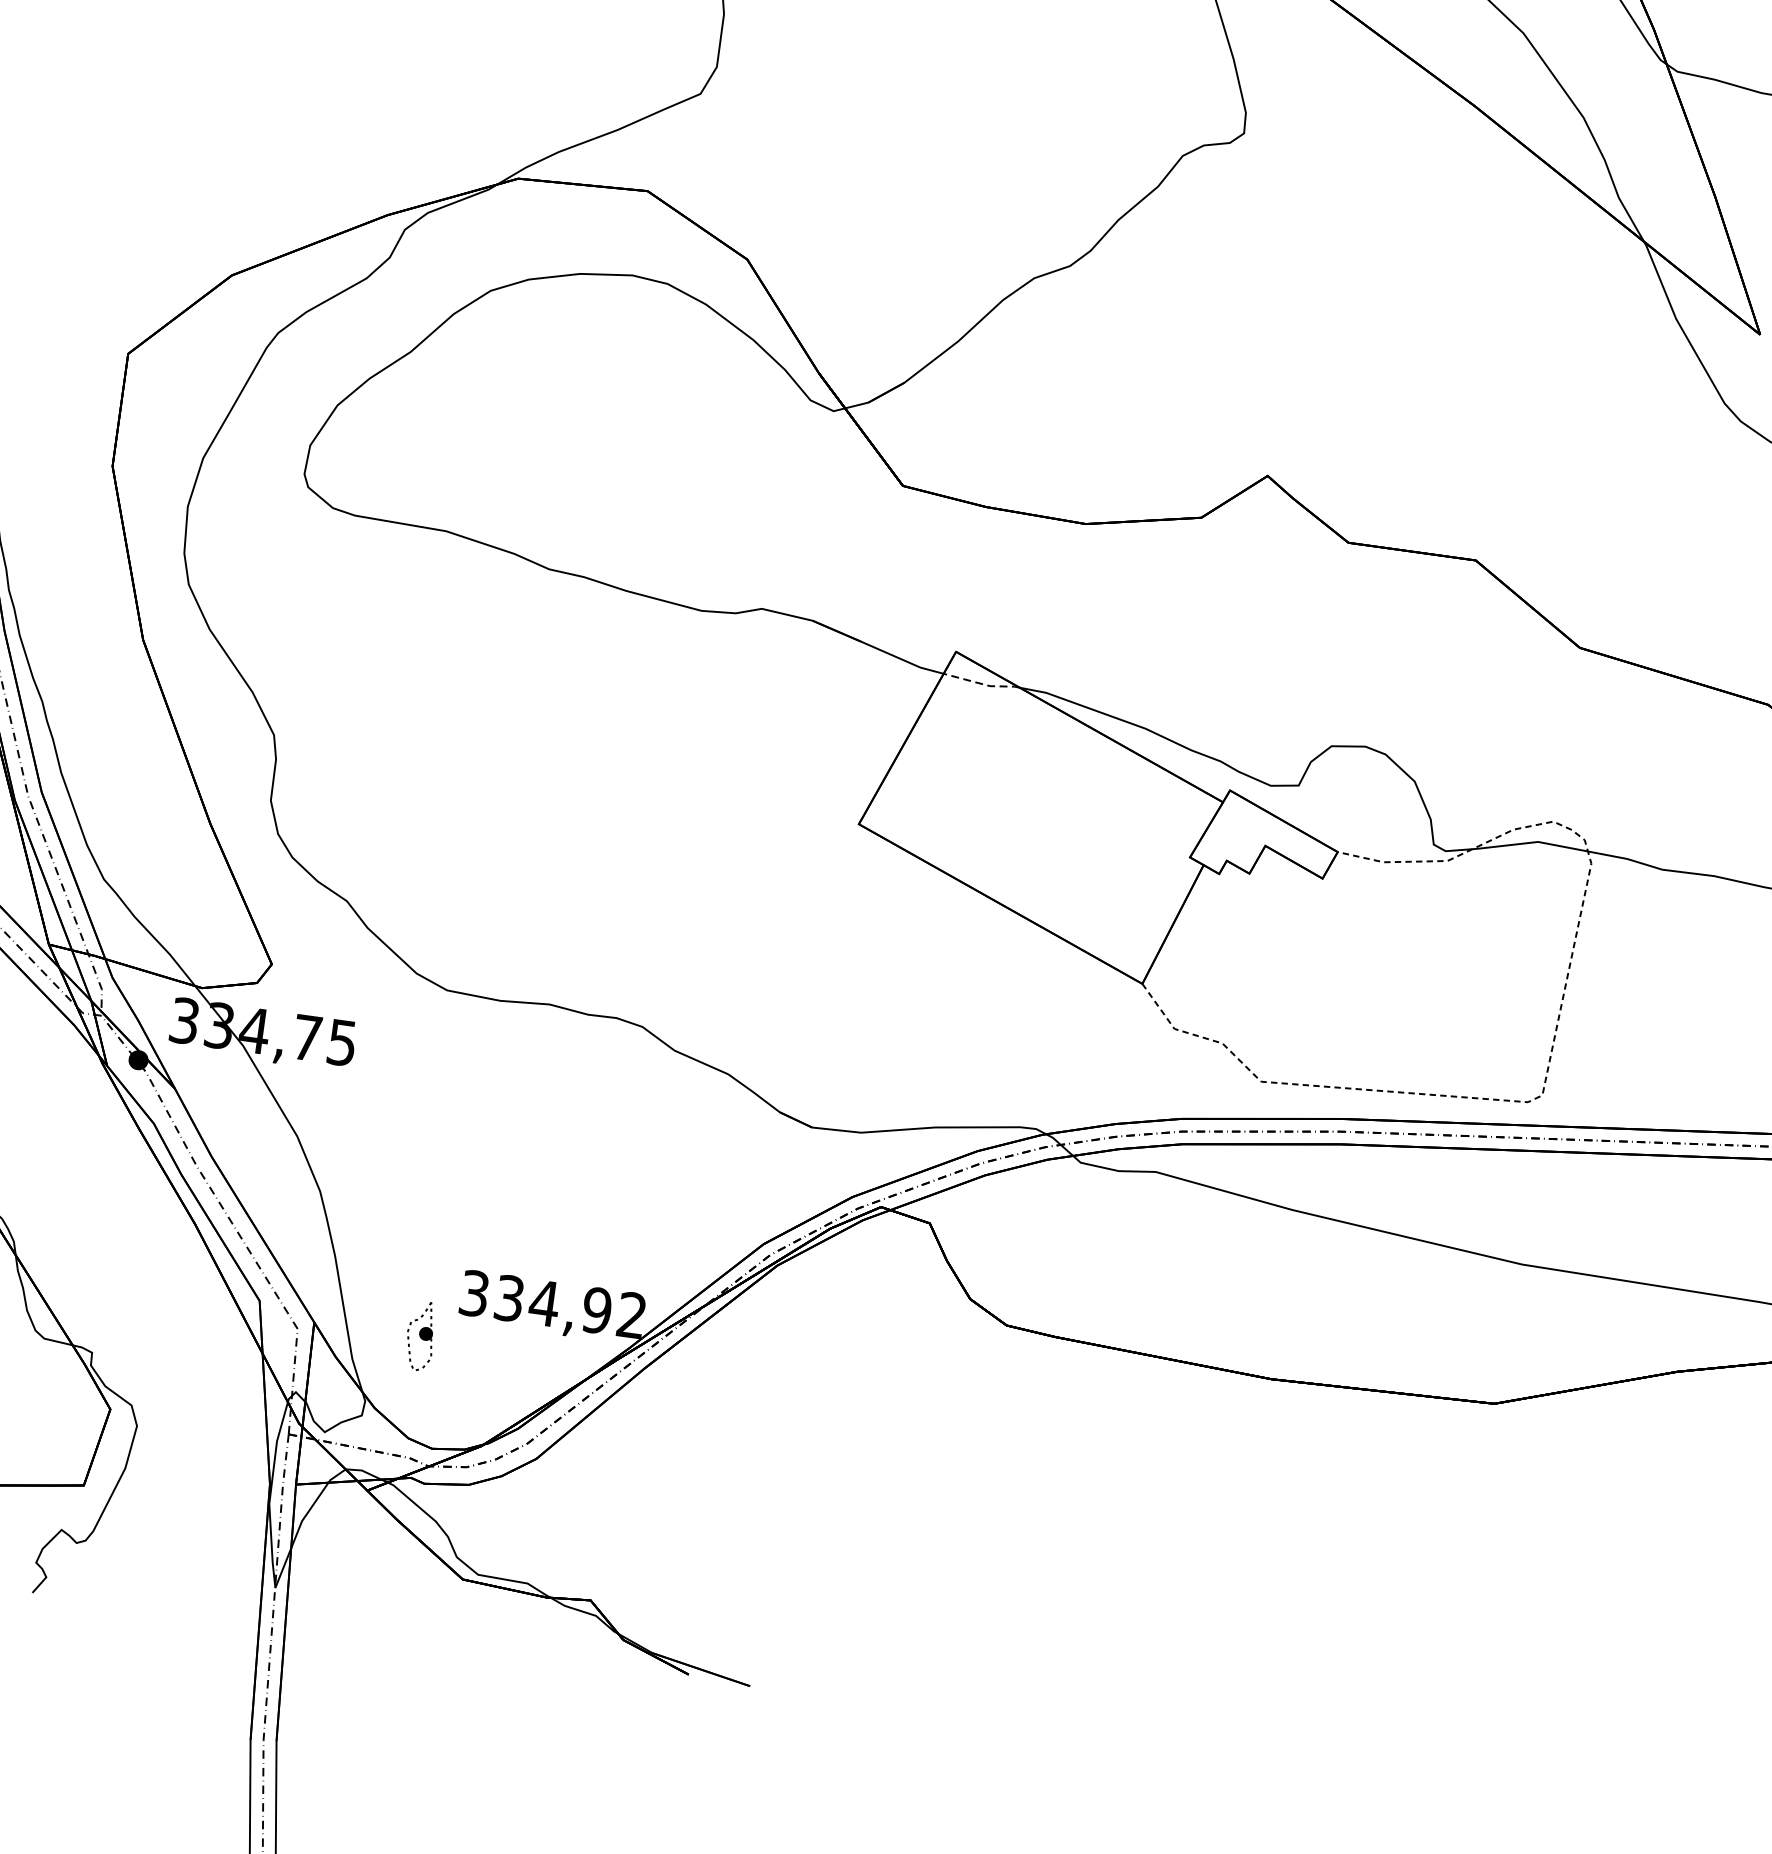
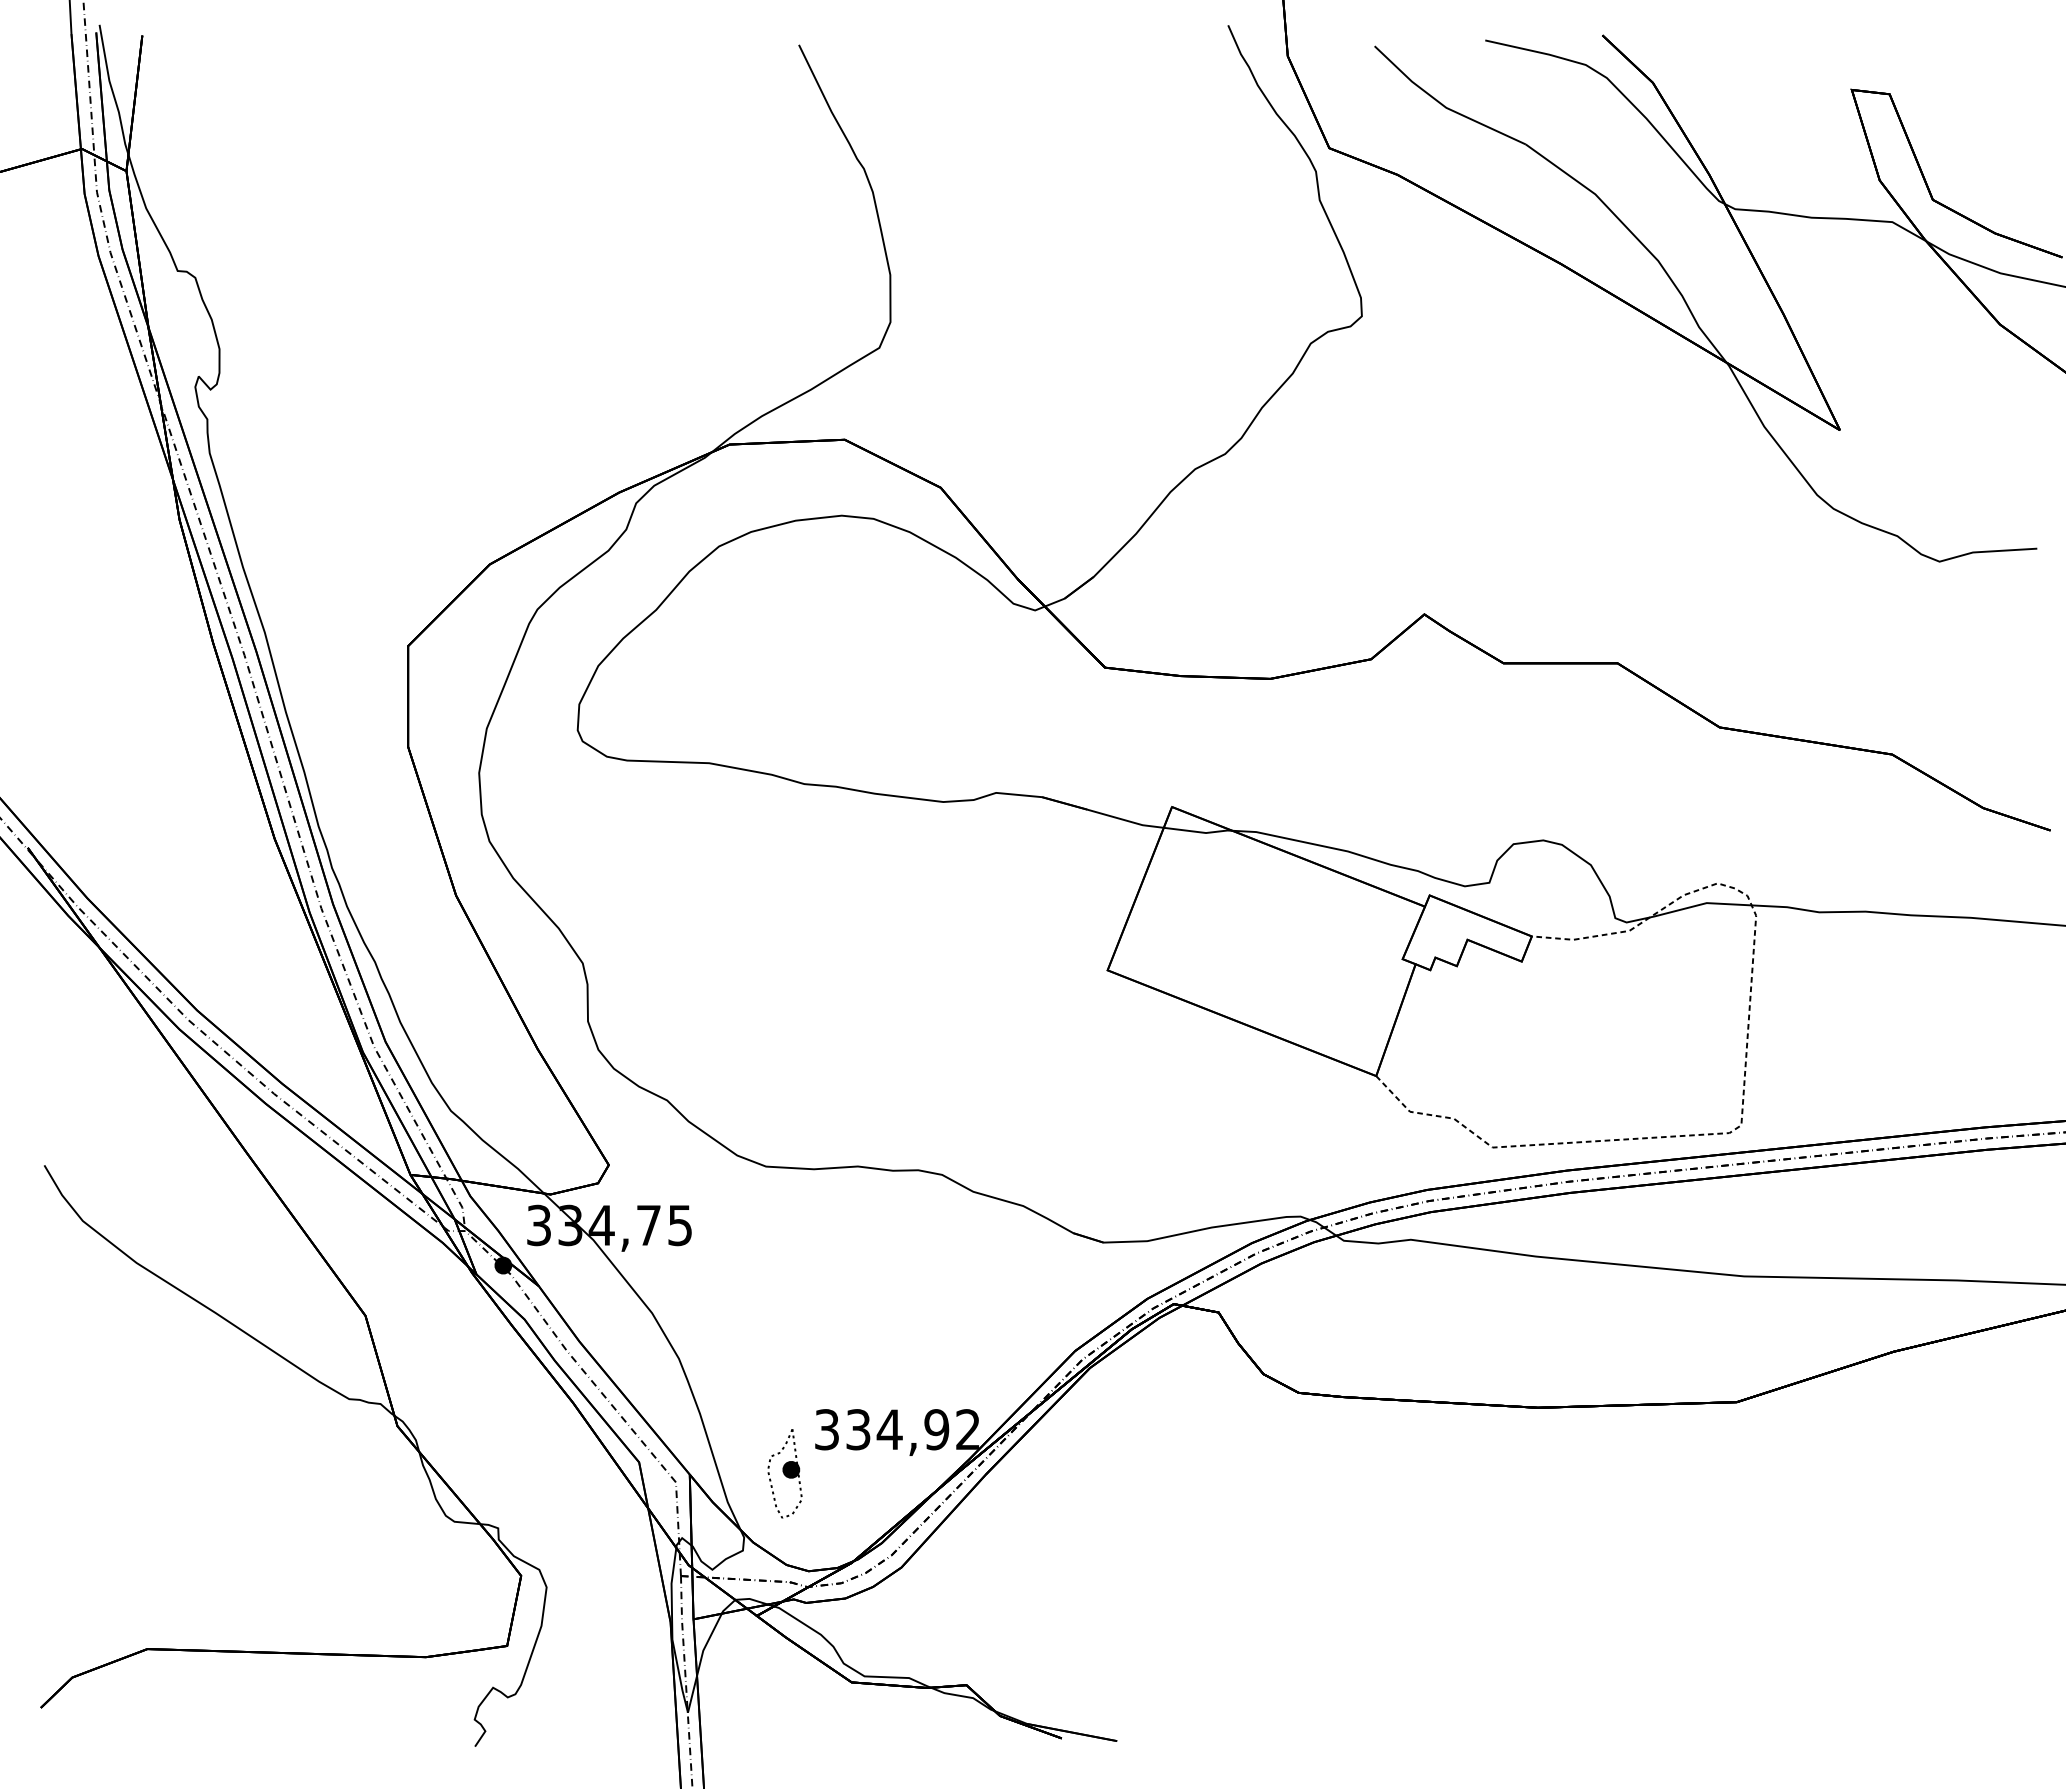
line: (982, 684) -> (1199, 832), dashed -> solid
part: (420, 1335) -> (784, 1473), size x1.43

